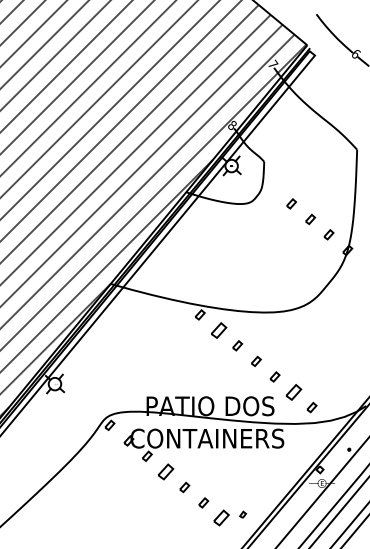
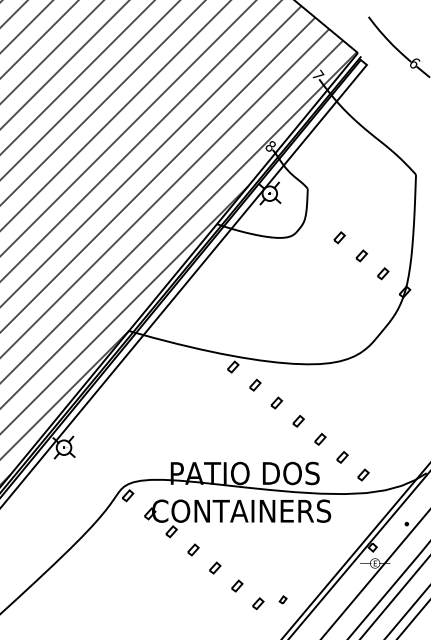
part: (219, 329) -> (255, 384), size x0.62
part: (294, 392) -> (342, 457), size x0.62
part: (166, 471) -> (193, 549), size x0.62
part: (221, 517) -> (258, 603), size x0.62

